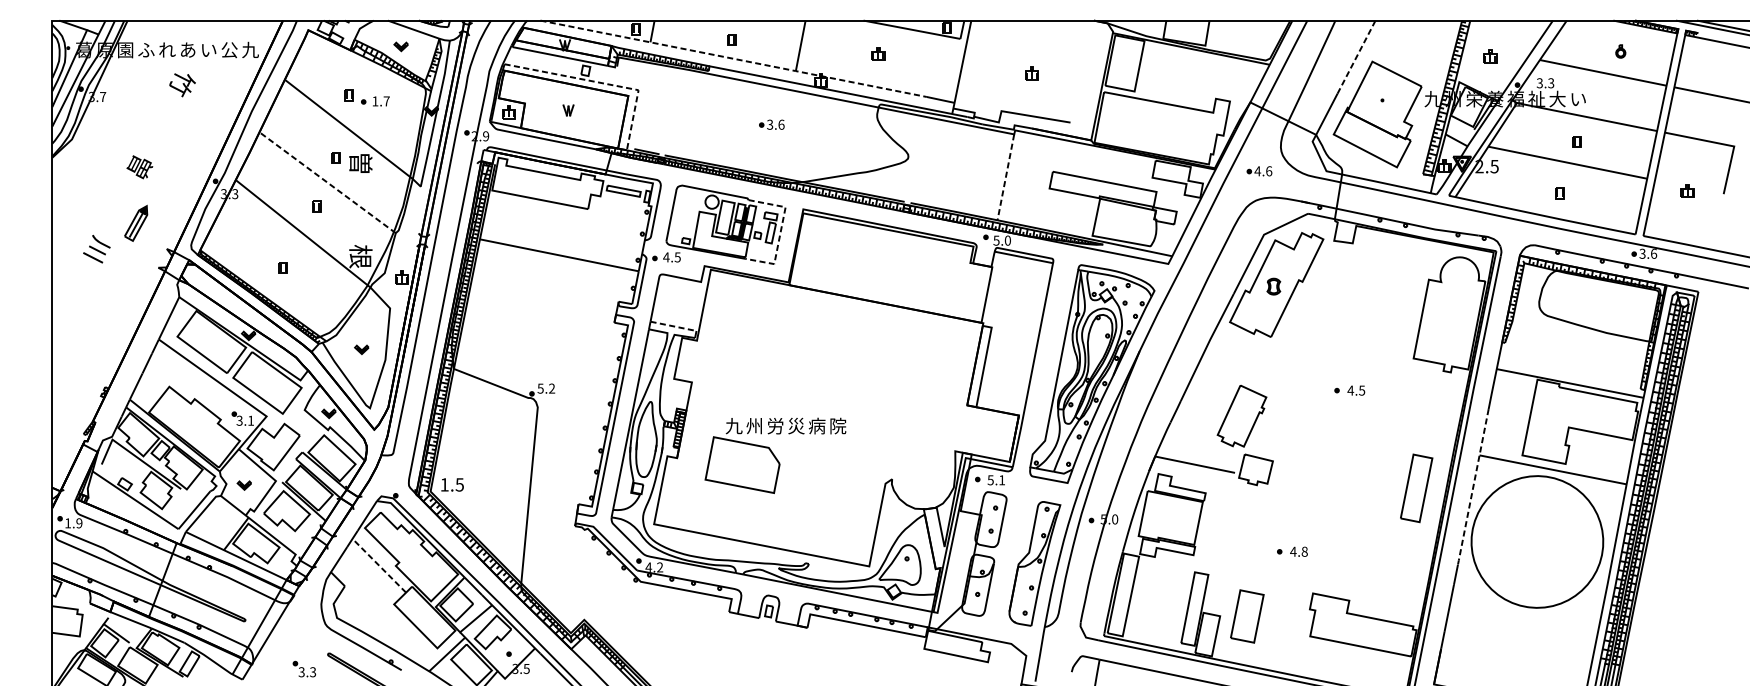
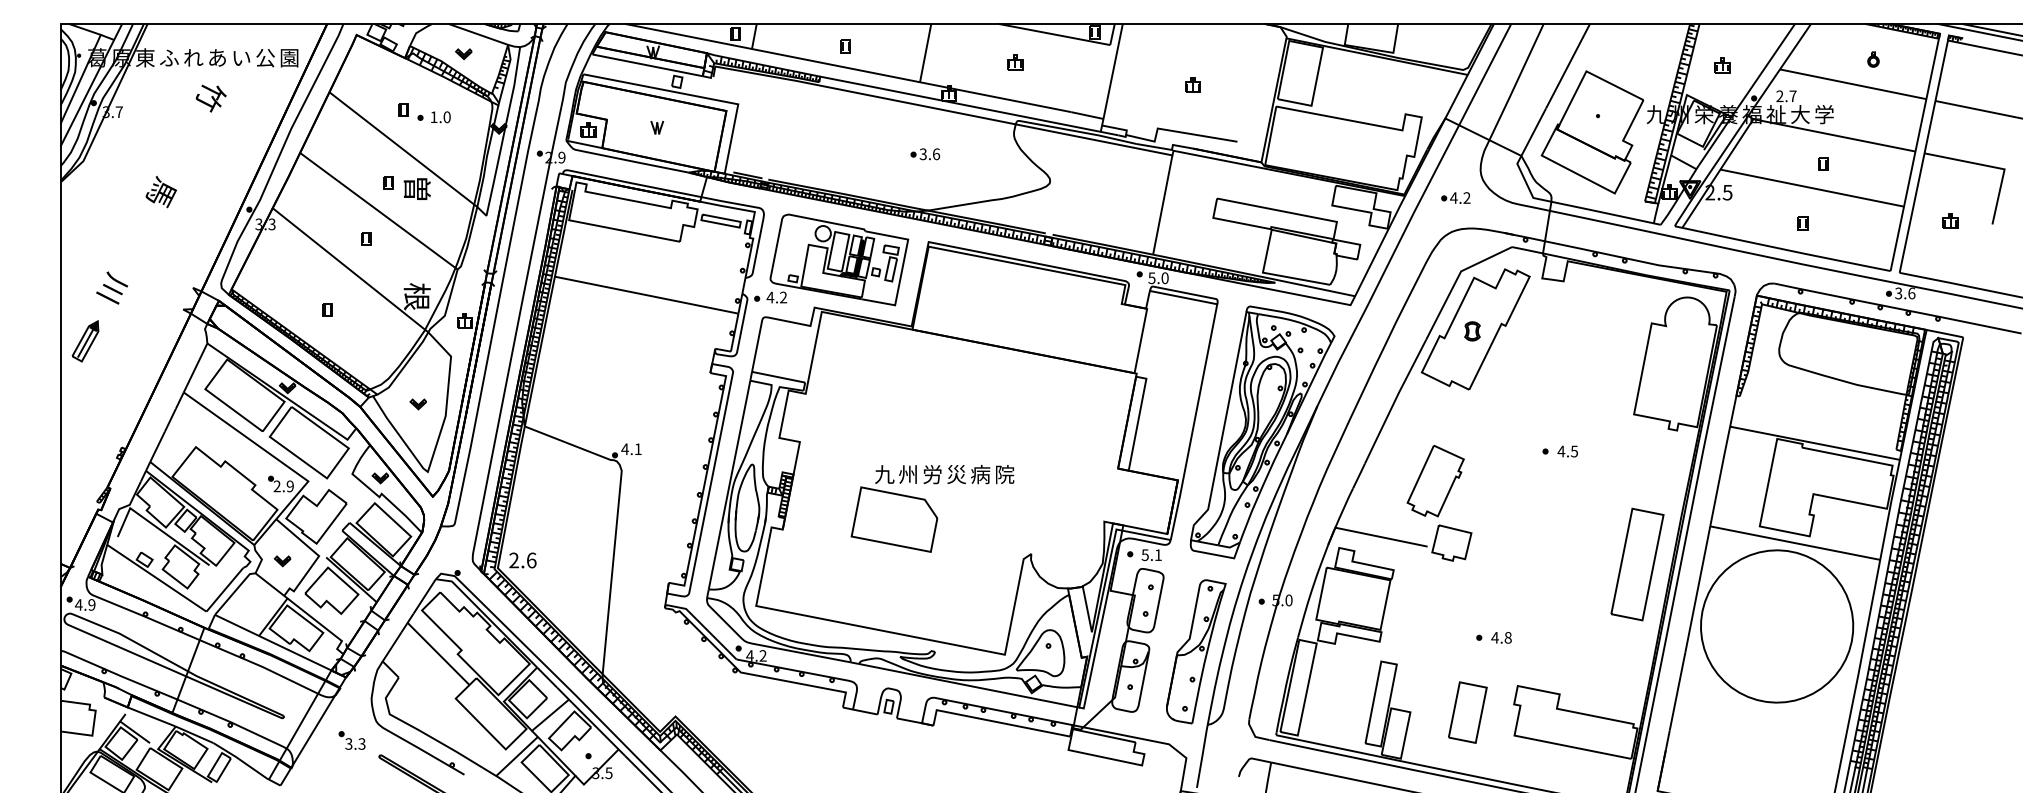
text: (125, 49) -> (145, 57), 園 -> 東
text: (250, 49) -> (289, 57), 九 -> 園
line: (1356, 57) -> (1568, 66), dashed -> solid
line: (733, 59) -> (848, 68), dashed -> solid
line: (602, 83) -> (696, 96), dashed -> solid
text: (1545, 83) -> (1786, 96), 3.3 -> 2.7
text: (1578, 99) -> (1824, 114), い -> 学
text: (386, 101) -> (446, 117), 1.7 -> 1.0
part: (772, 124) -> (925, 154), moved
text: (139, 165) -> (161, 191), 曽 -> 馬
text: (1268, 170) -> (1466, 197), 4.6 -> 4.2
line: (1005, 177) -> (1162, 205), dashed -> solid
line: (328, 182) -> (379, 211), dashed -> solid
part: (136, 223) -> (85, 341), moved
line: (780, 232) -> (902, 268), dashed -> solid
text: (677, 257) -> (783, 297), 4.5 -> 4.2
line: (674, 326) -> (779, 377), dashed -> solid
text: (546, 388) -> (631, 449), 5.2 -> 4.1
text: (245, 420) -> (283, 486), 3.1 -> 2.9
part: (775, 455) -> (932, 508), moved
text: (451, 484) -> (522, 560), 1.5 -> 2.6
line: (1473, 486) -> (1703, 562), dashed -> solid
part: (1416, 488) -> (1637, 564), size x1.43
text: (67, 522) -> (78, 604), 1.9 -> 4.9
line: (379, 565) -> (438, 653), dashed -> solid
part: (1247, 616) -> (1467, 712), moved
part: (303, 669) -> (351, 740), moved

